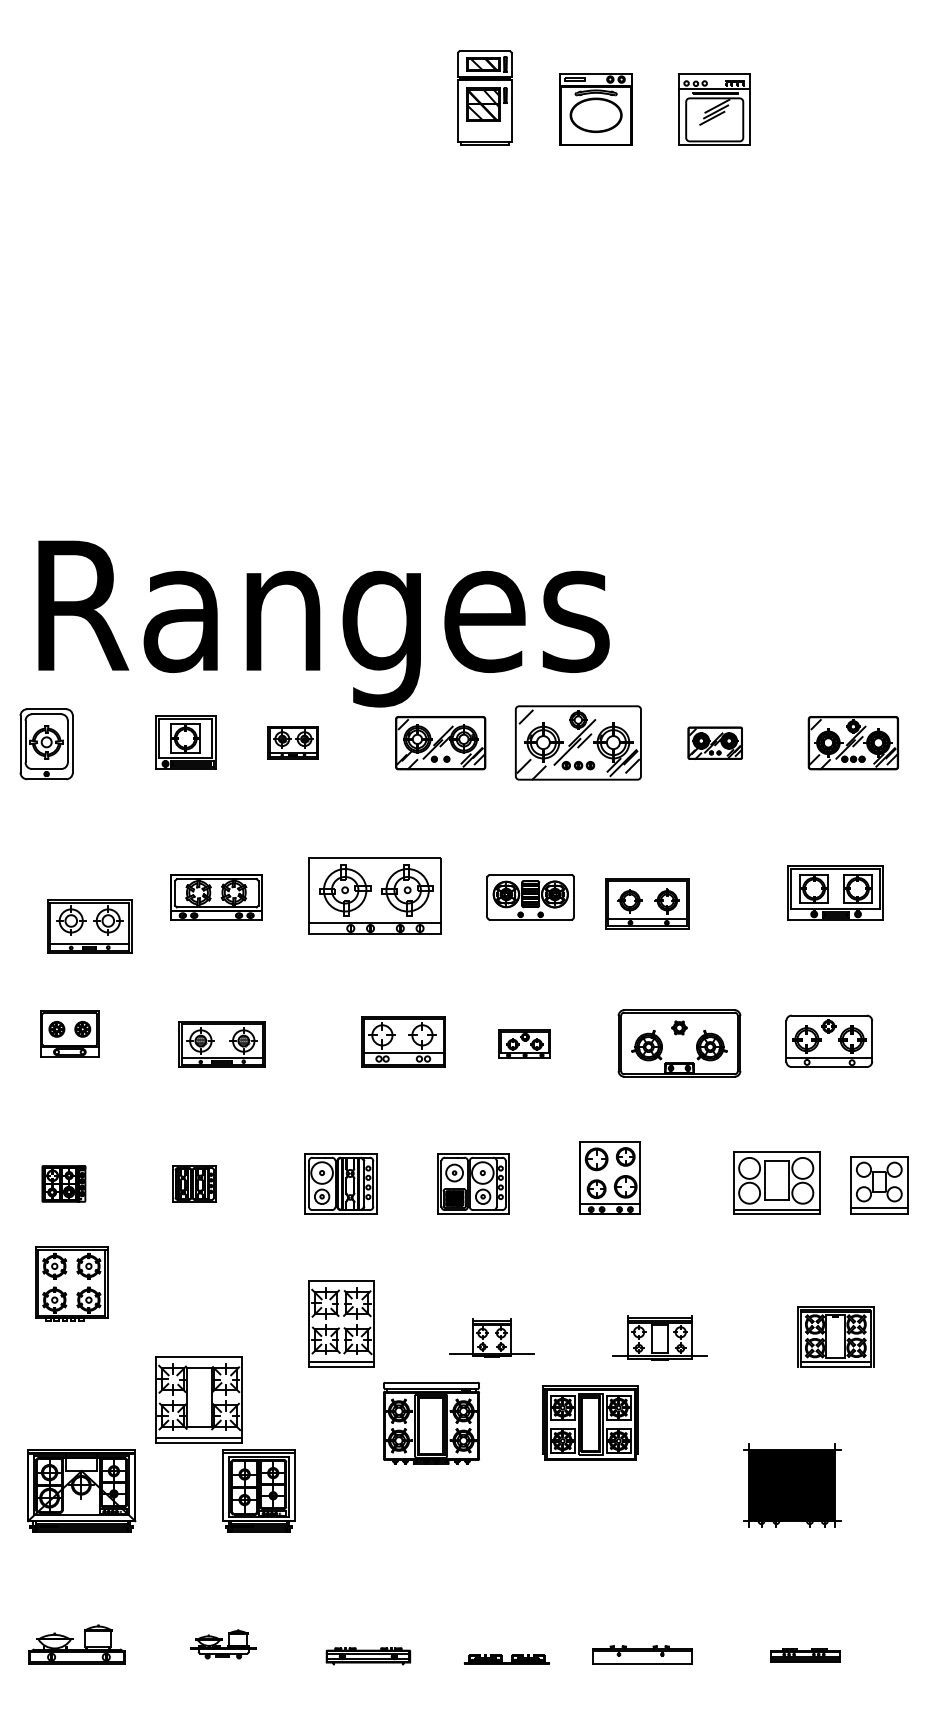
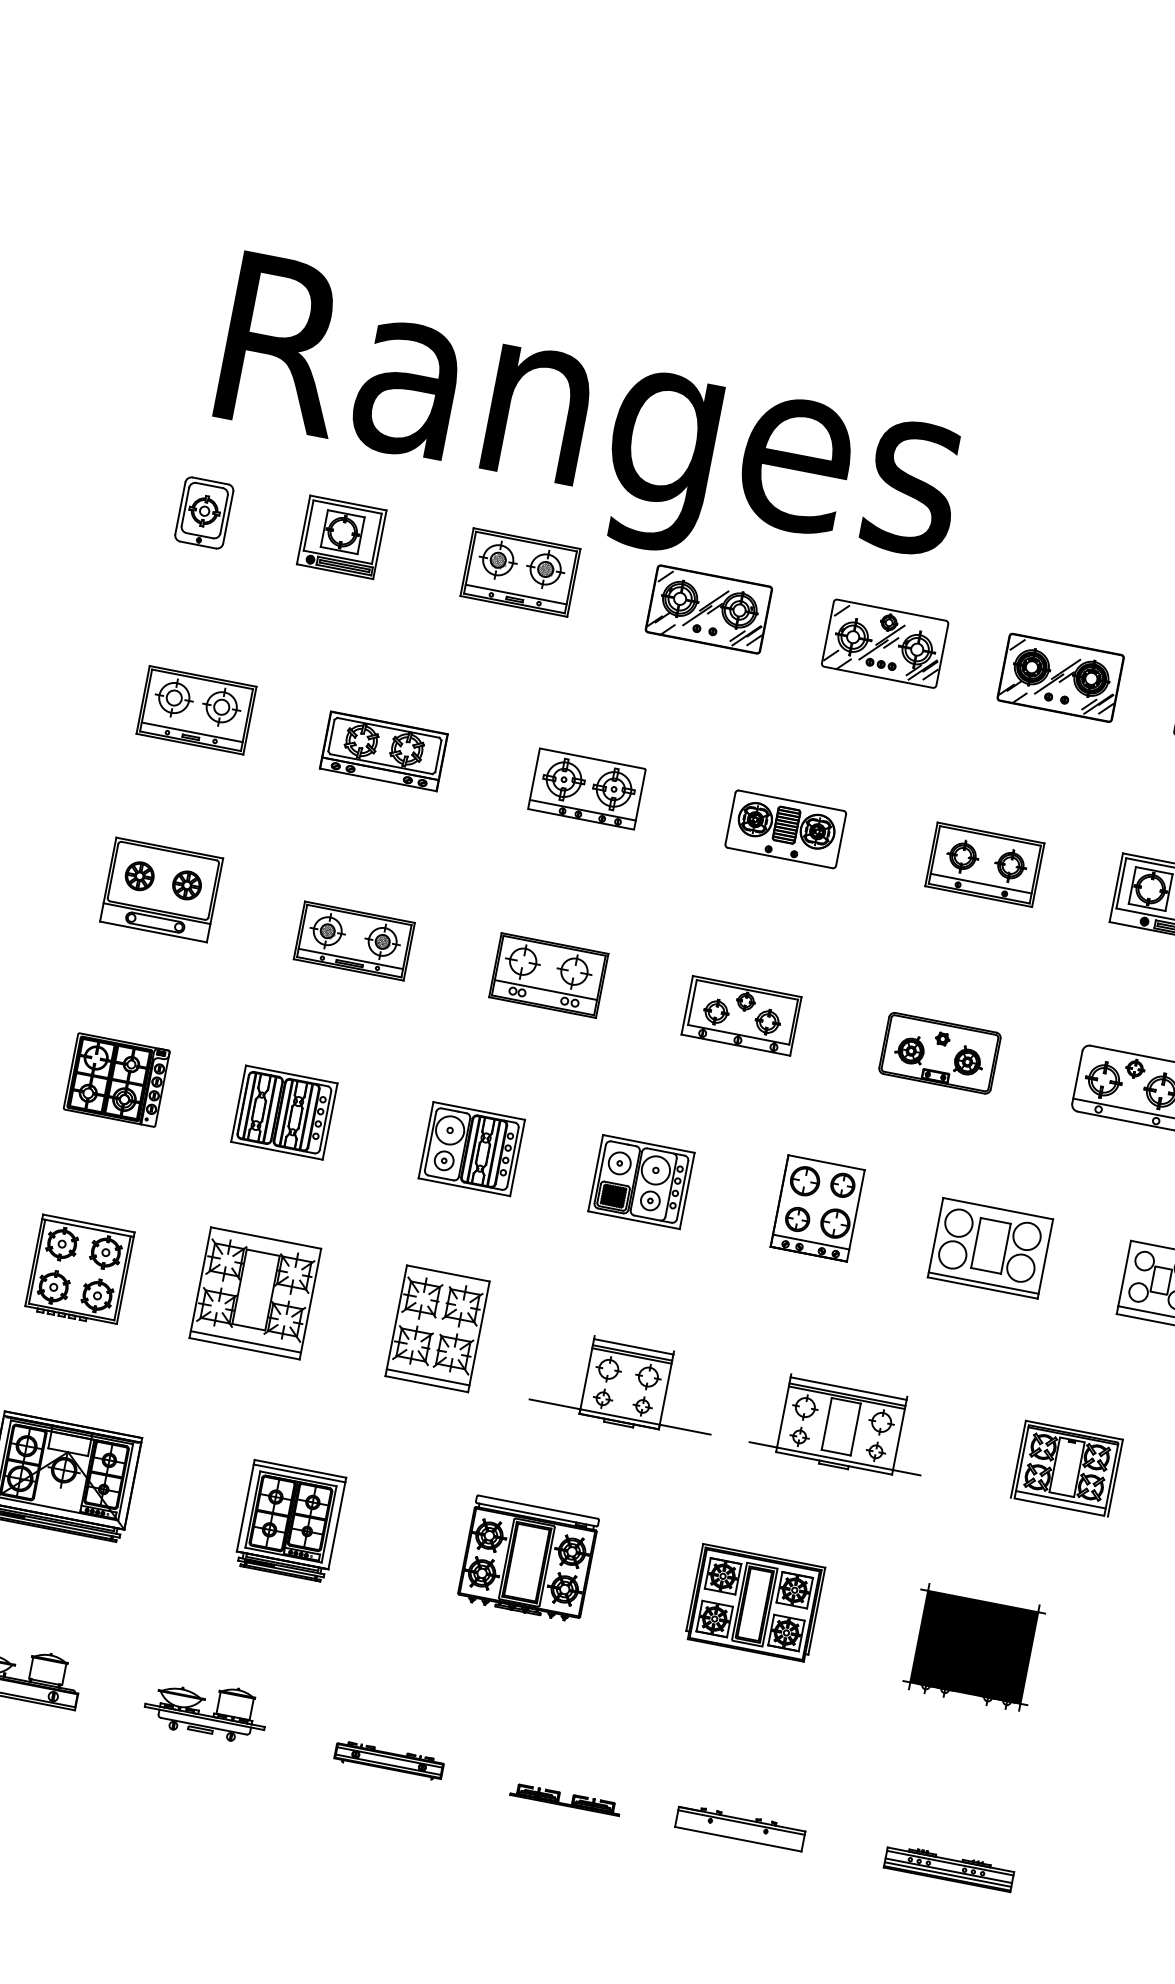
part: (185, 742) -> (341, 537), moved
part: (293, 742) -> (520, 572), size x1.67
part: (577, 743) -> (884, 644), size x0.71
part: (714, 743) -> (1059, 678), size x1.67
part: (46, 744) -> (203, 513), size x0.71
part: (375, 895) -> (587, 788), size x0.62
part: (647, 903) -> (984, 864), moved
part: (89, 926) -> (196, 709), moved
part: (69, 1034) -> (161, 890), size x1.43
part: (403, 1041) -> (548, 974), moved
part: (679, 1042) -> (940, 1052), size x0.71
part: (524, 1043) -> (741, 1014), size x1.67
part: (776, 1182) -> (989, 1247), moved
part: (63, 1183) -> (116, 1079), size x1.67
part: (194, 1183) -> (284, 1112), size x1.67
part: (71, 1283) -> (79, 1270), moved
part: (491, 1338) -> (625, 1384), size x1.67
part: (659, 1338) -> (840, 1426), size x1.43
part: (198, 1399) -> (254, 1292), moved
part: (431, 1422) -> (528, 1558), moved
part: (590, 1422) -> (754, 1602), moved
part: (223, 1644) -> (206, 1709), size x1.43
part: (805, 1654) -> (949, 1867), size x1.43

